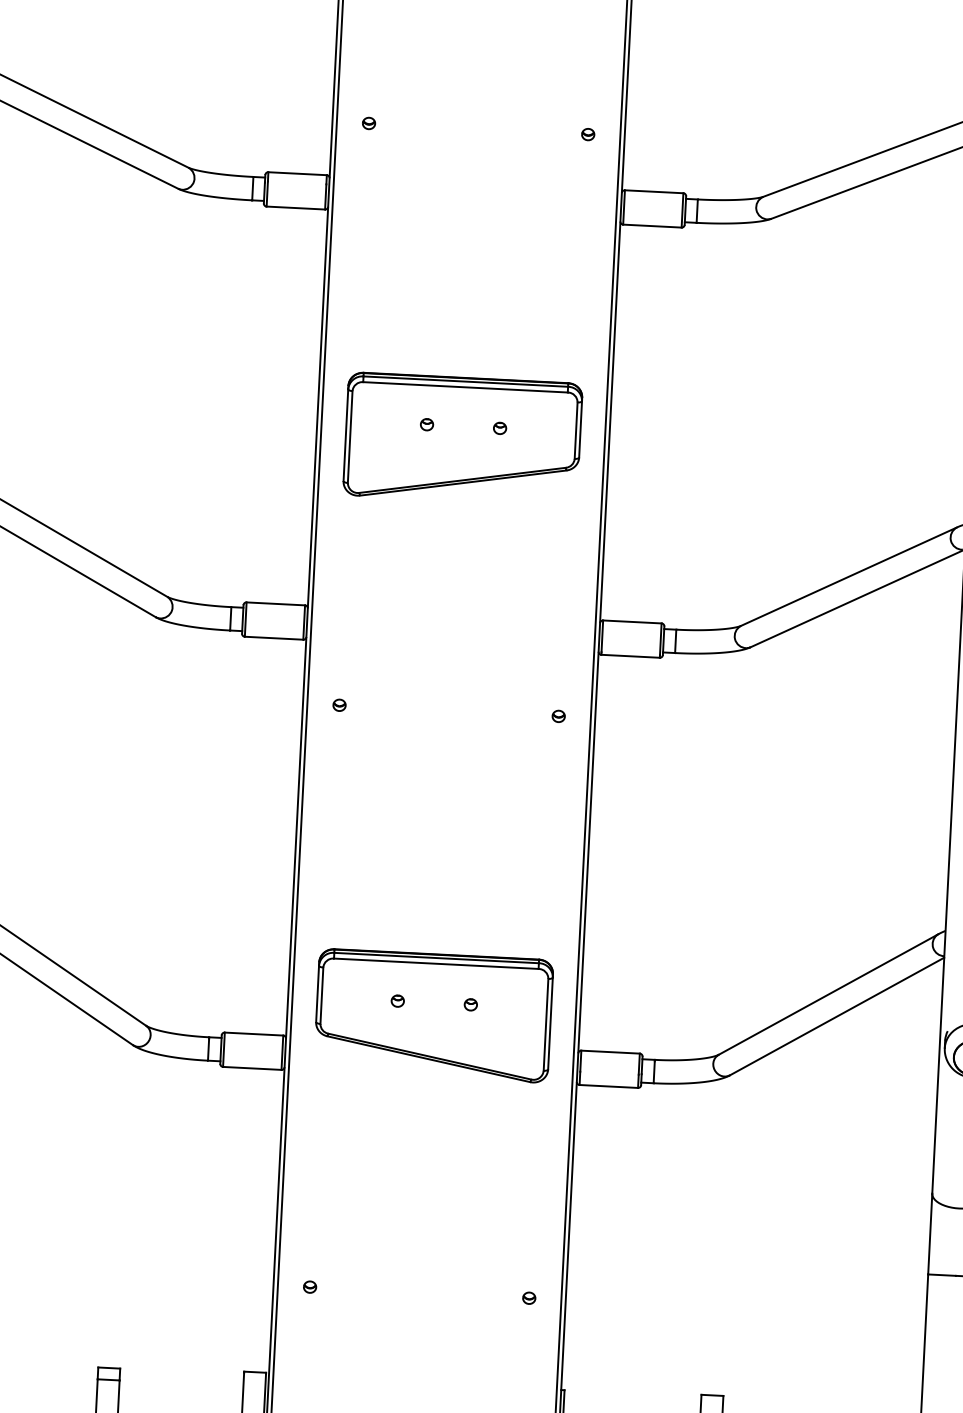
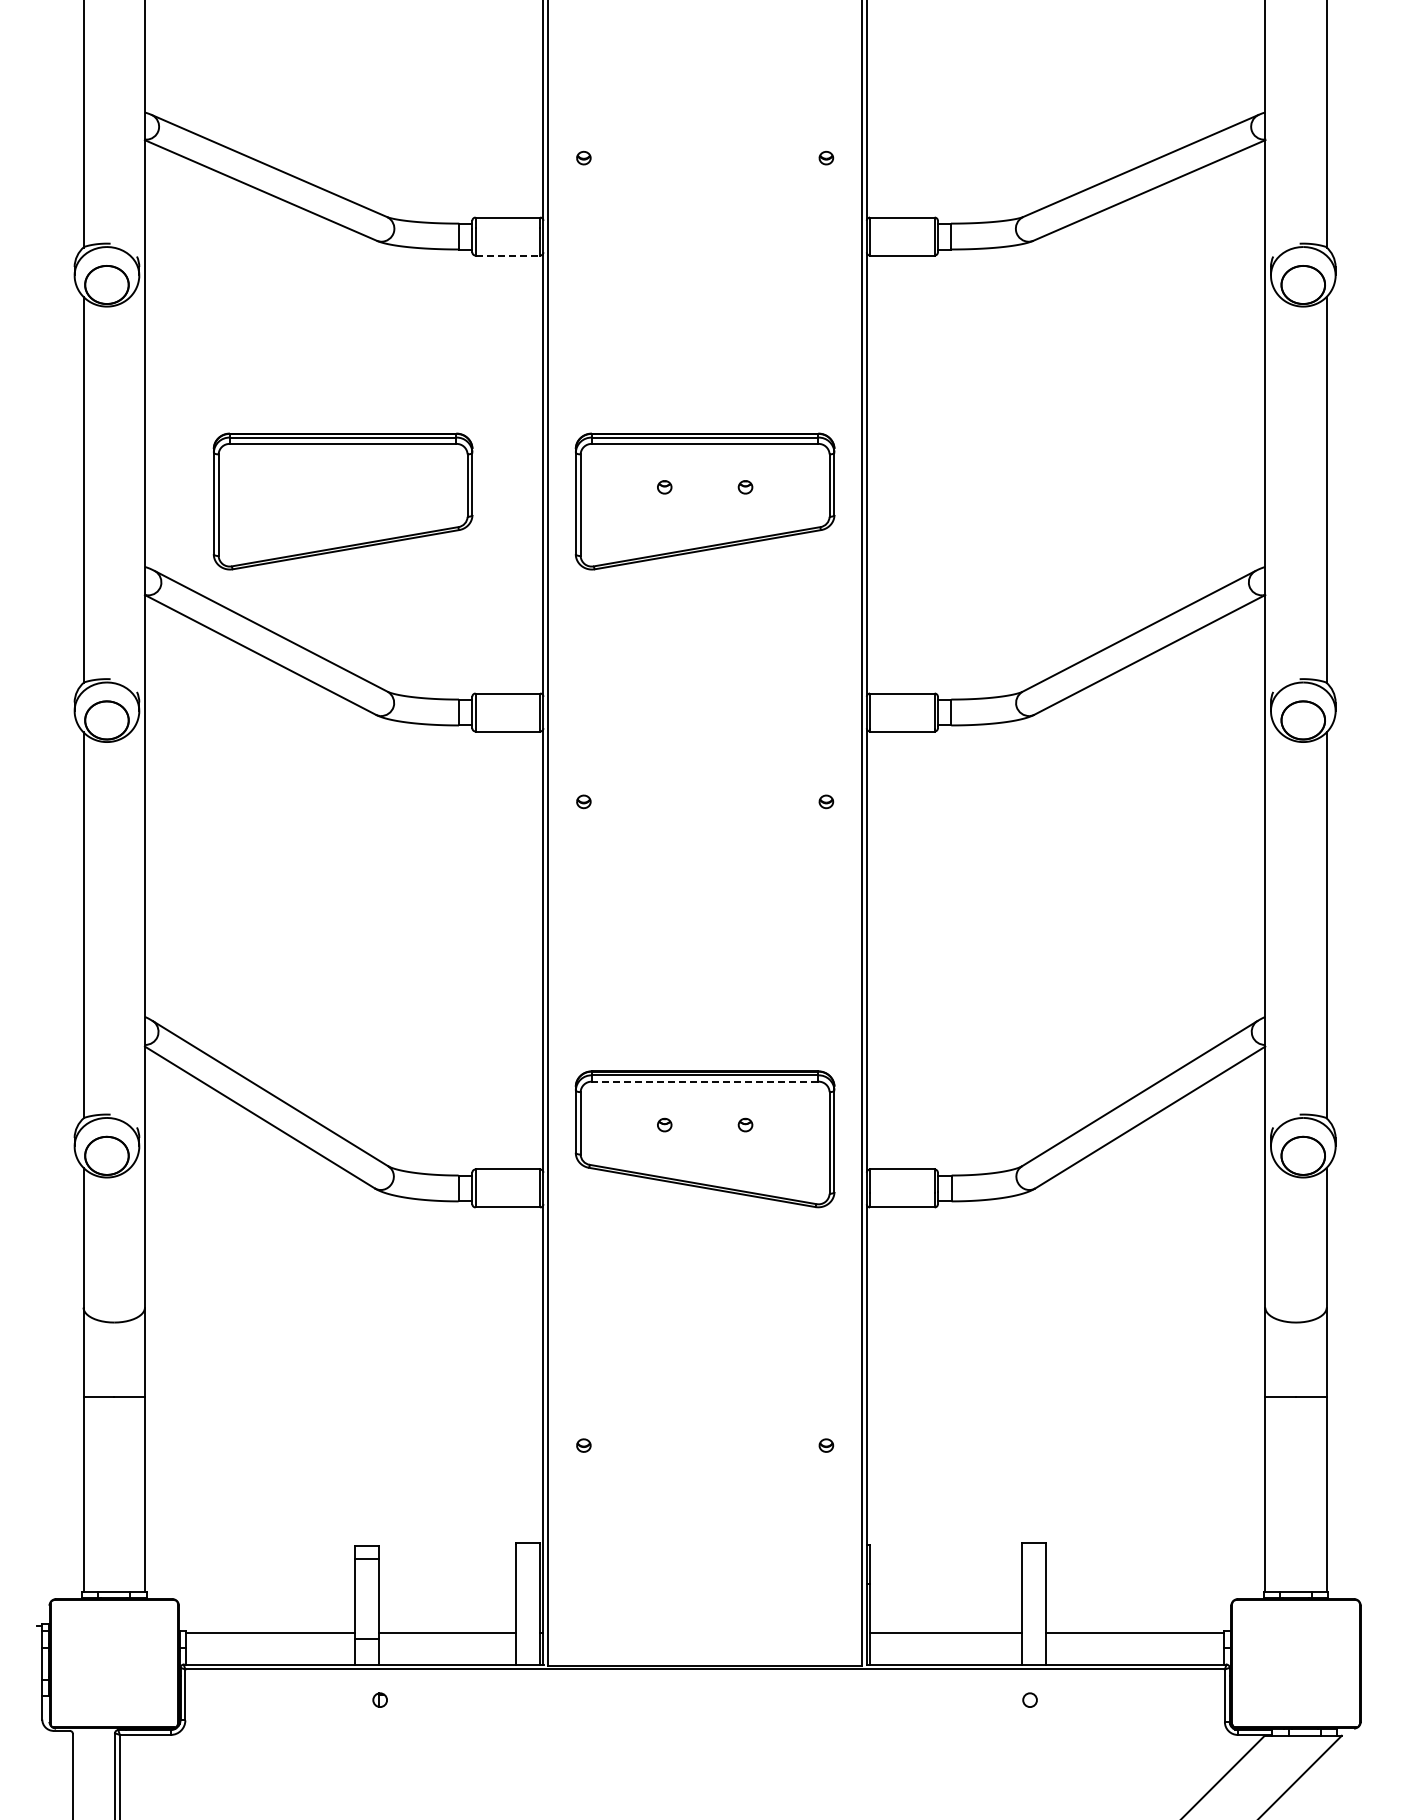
line: (296, 208) -> (508, 255), solid -> dashed
part: (135, 422) -> (342, 501), added
line: (435, 963) -> (704, 1081), solid -> dashed

